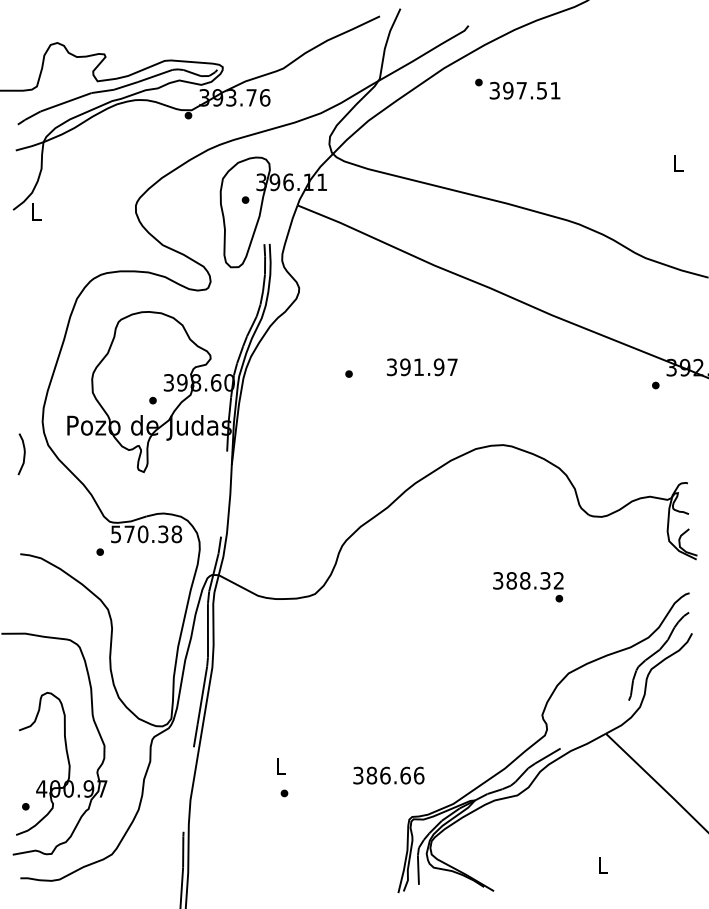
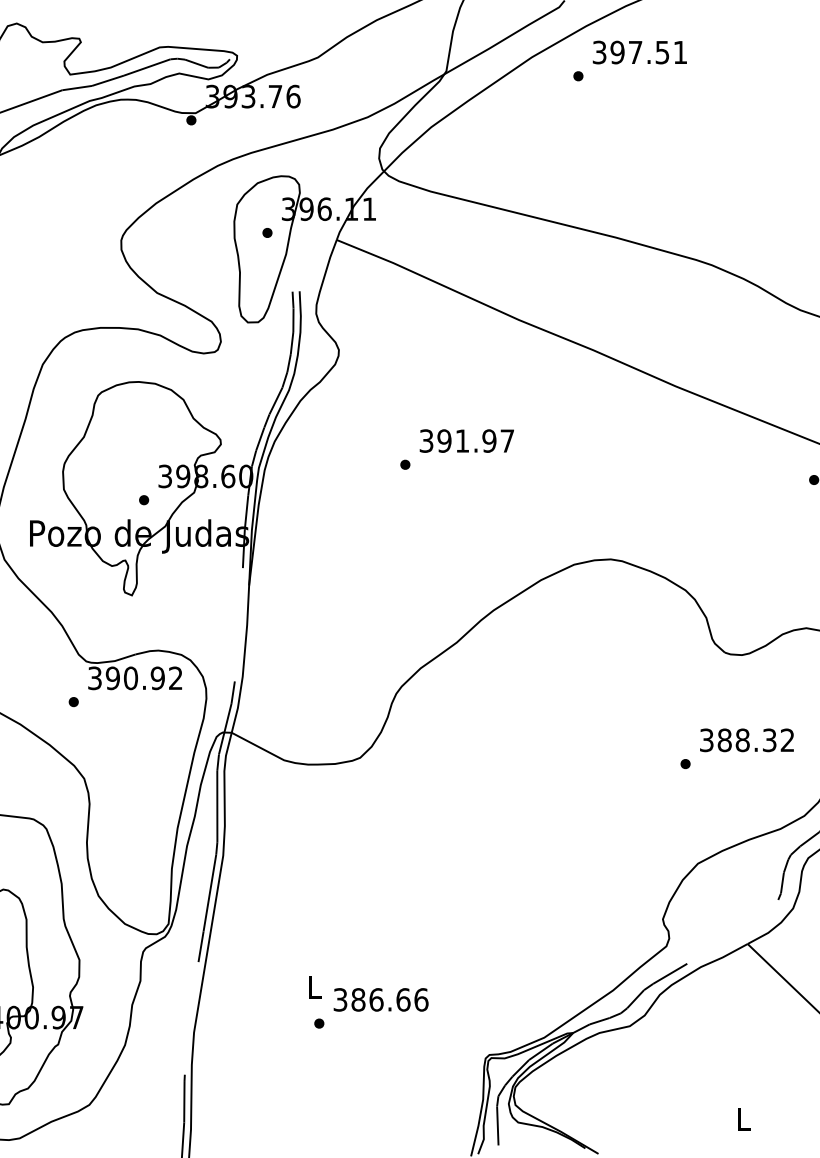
text: (524, 90) -> (639, 52), moved
text: (422, 367) -> (467, 441), moved
text: (146, 534) -> (135, 678), 570.38 -> 390.92
text: (528, 580) -> (747, 739), moved
text: (388, 775) -> (380, 999), moved

